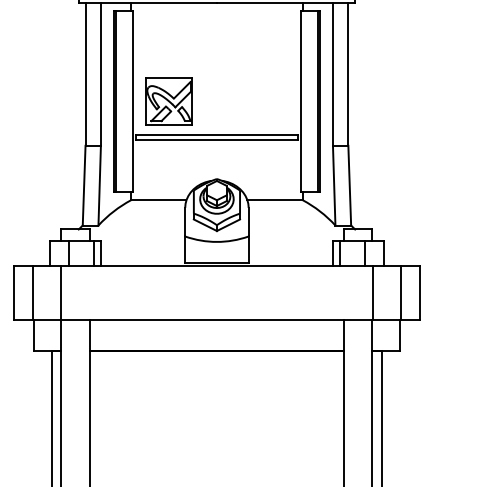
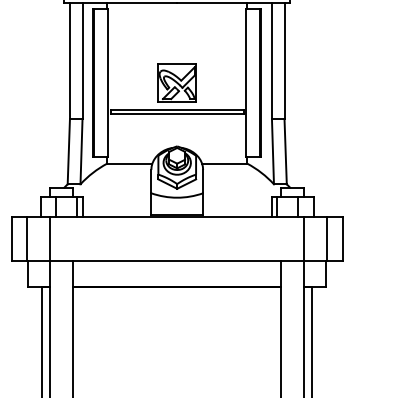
part: (168, 101) -> (176, 83), moved

